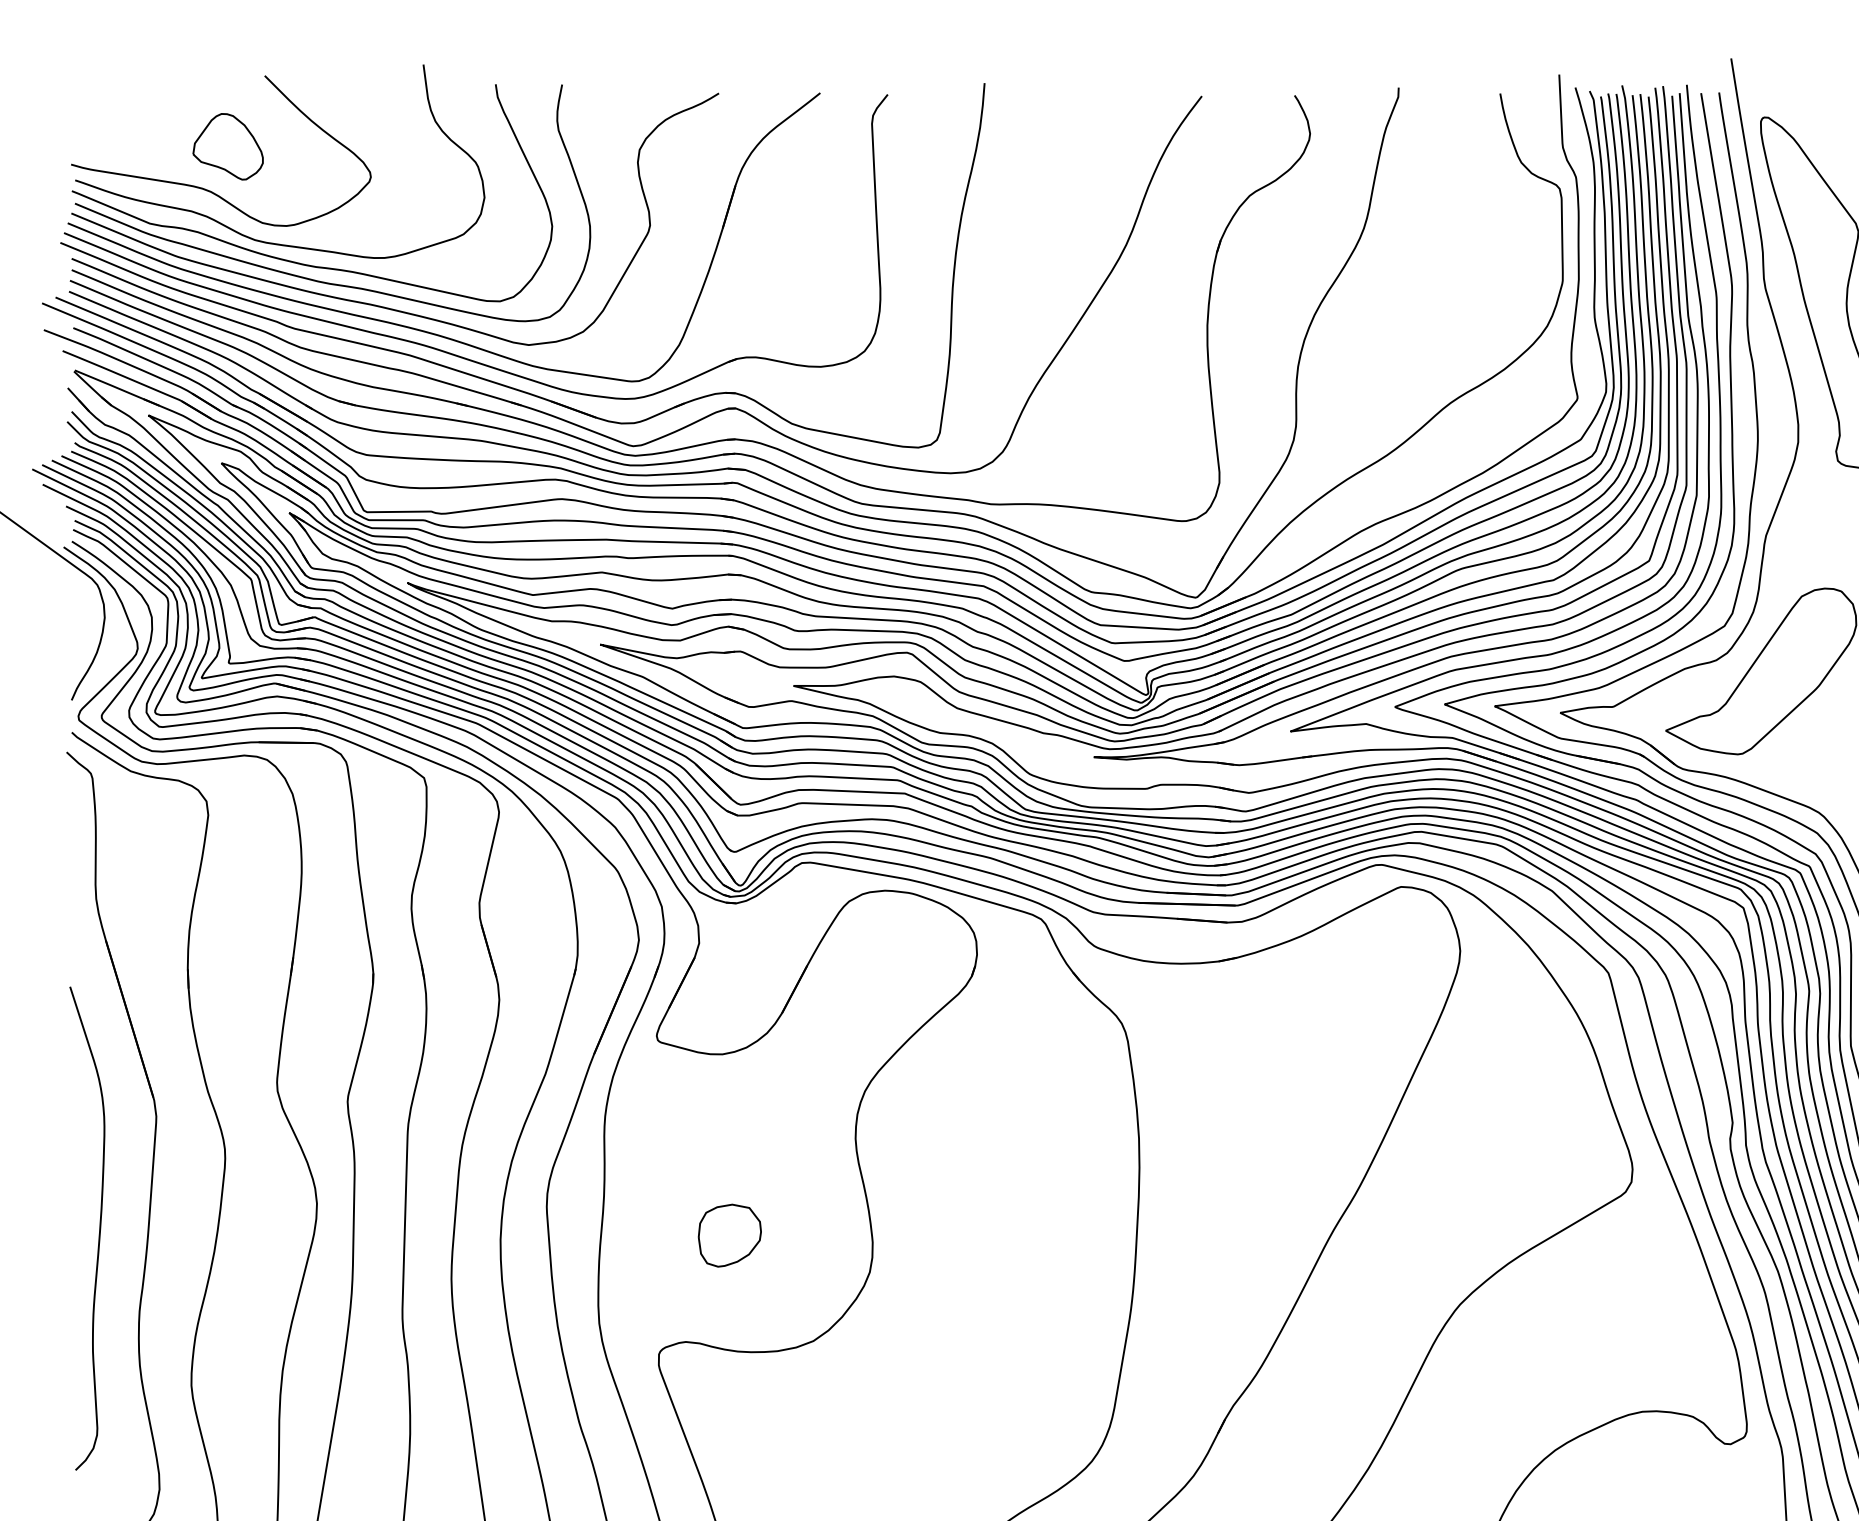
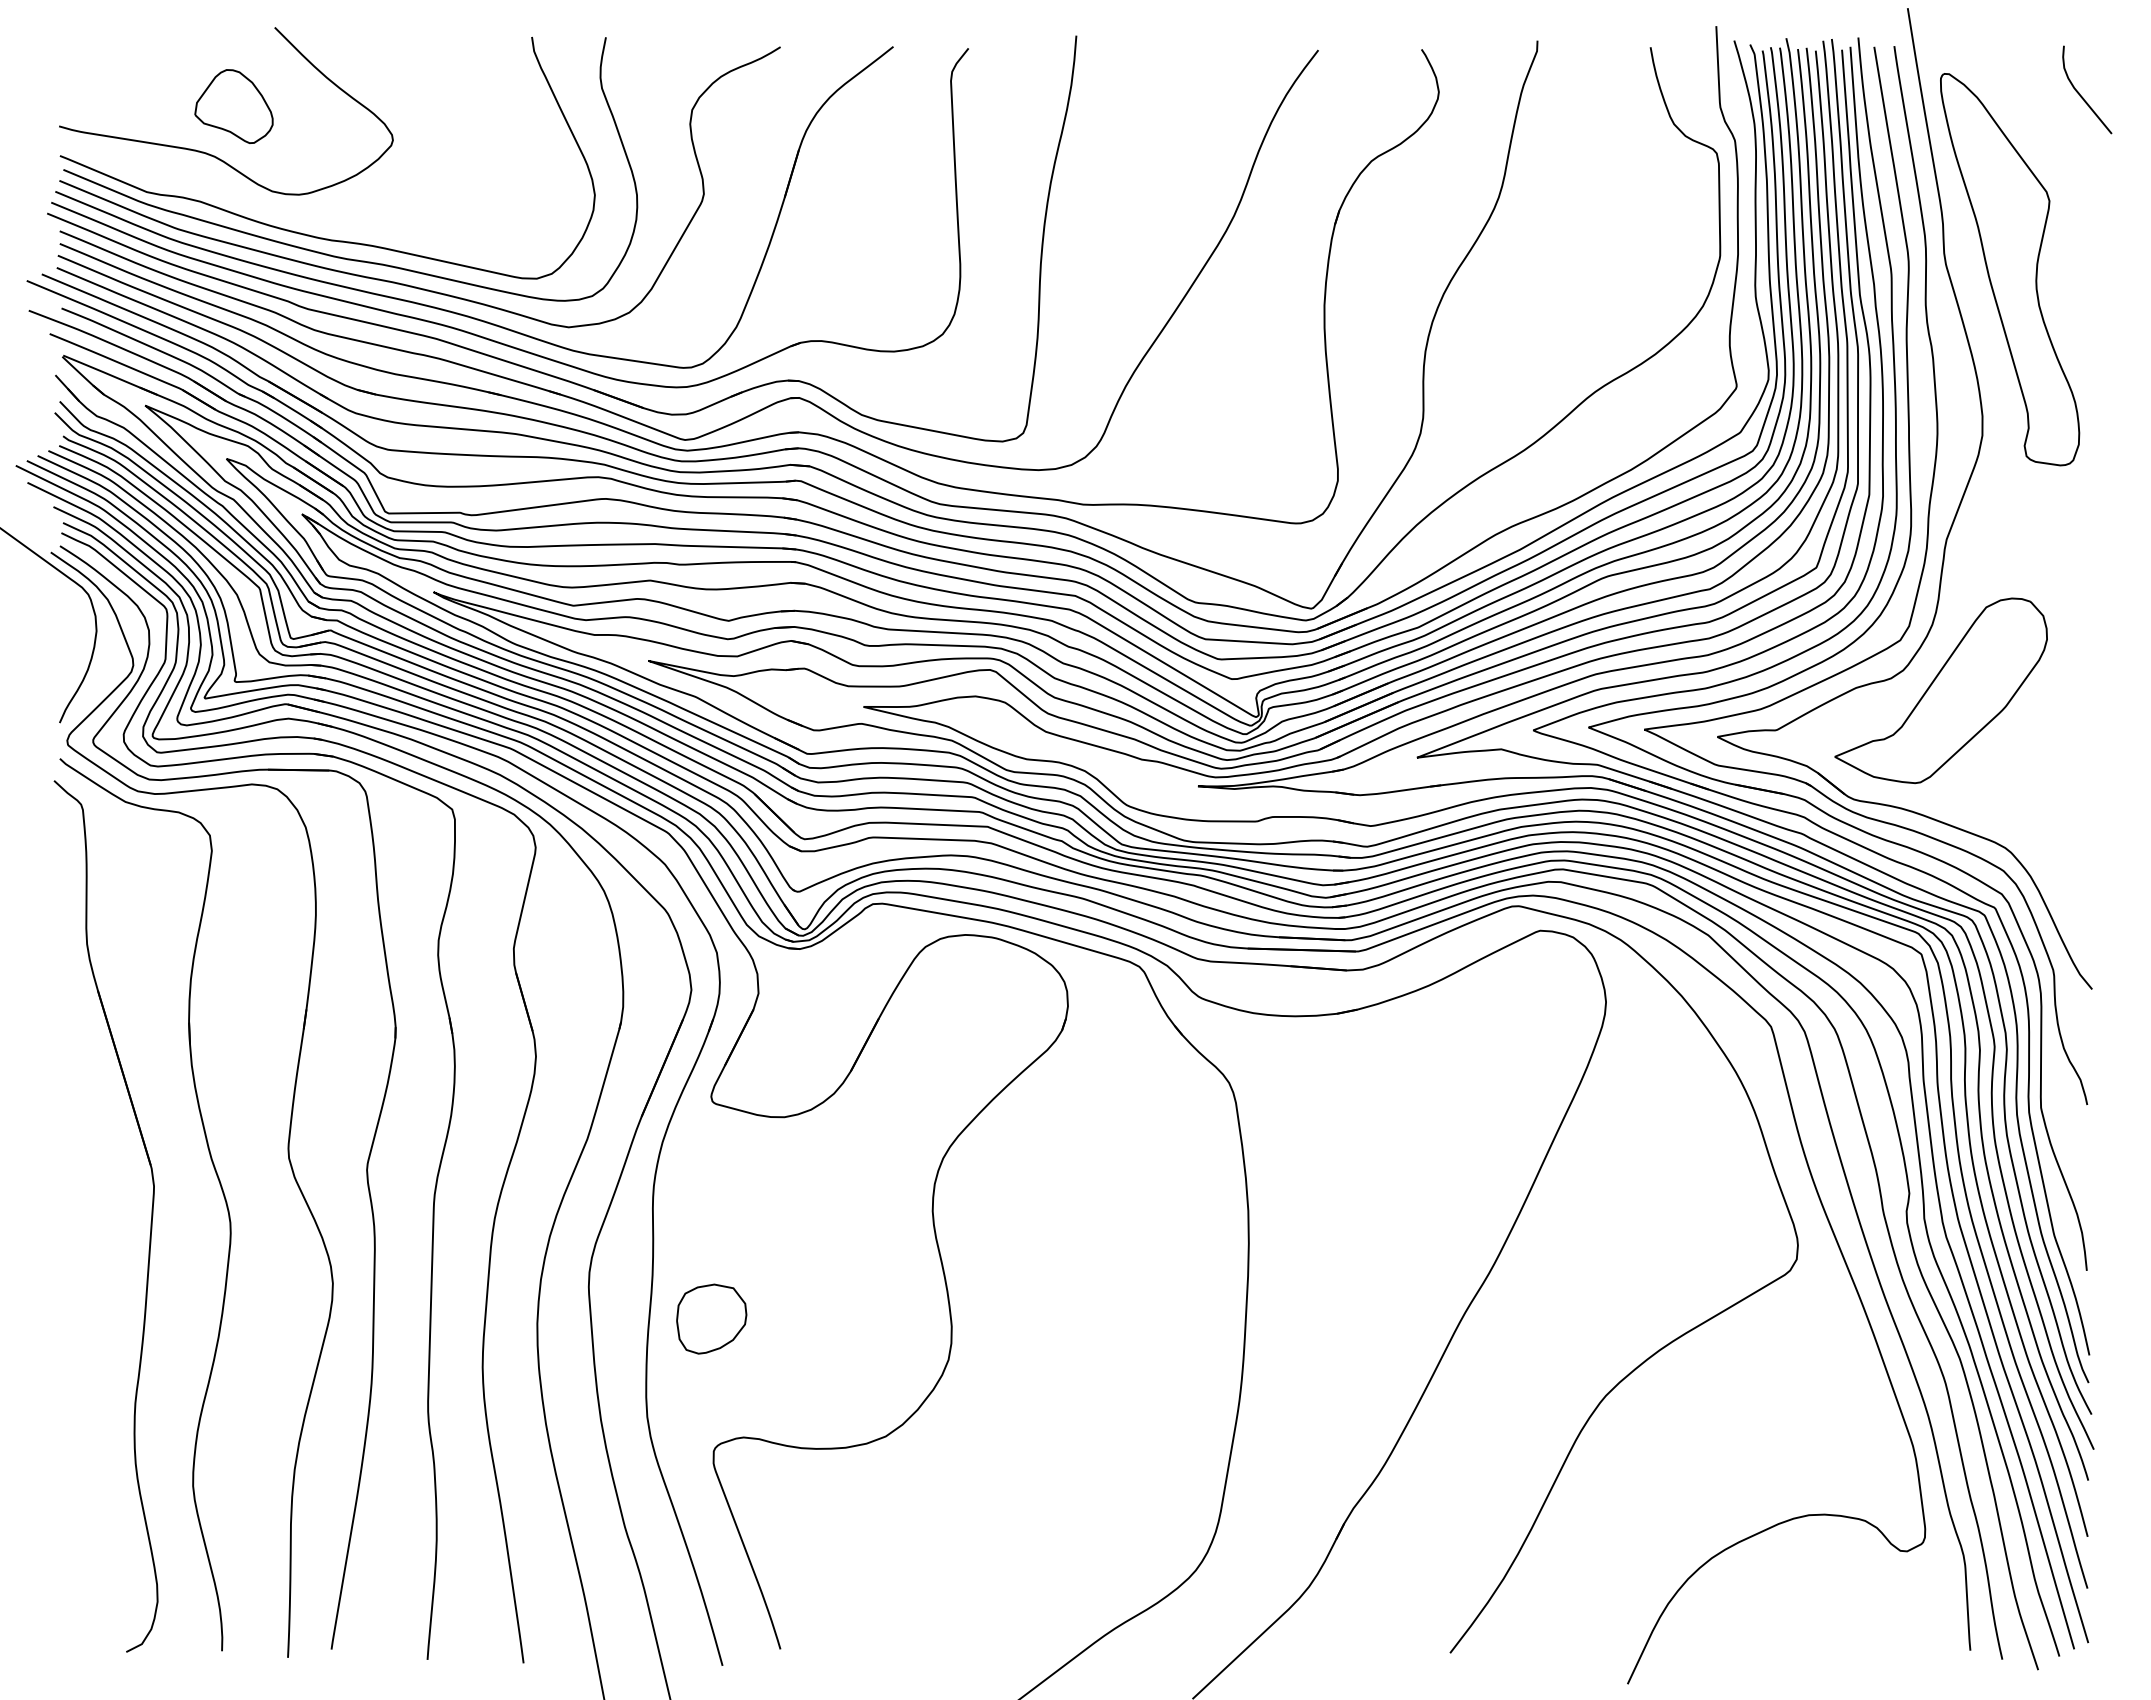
curve: (249, 236) -> (257, 206), removed
curve: (99, 1227) -> (90, 1310), removed
part: (729, 1235) -> (711, 1318), moved

